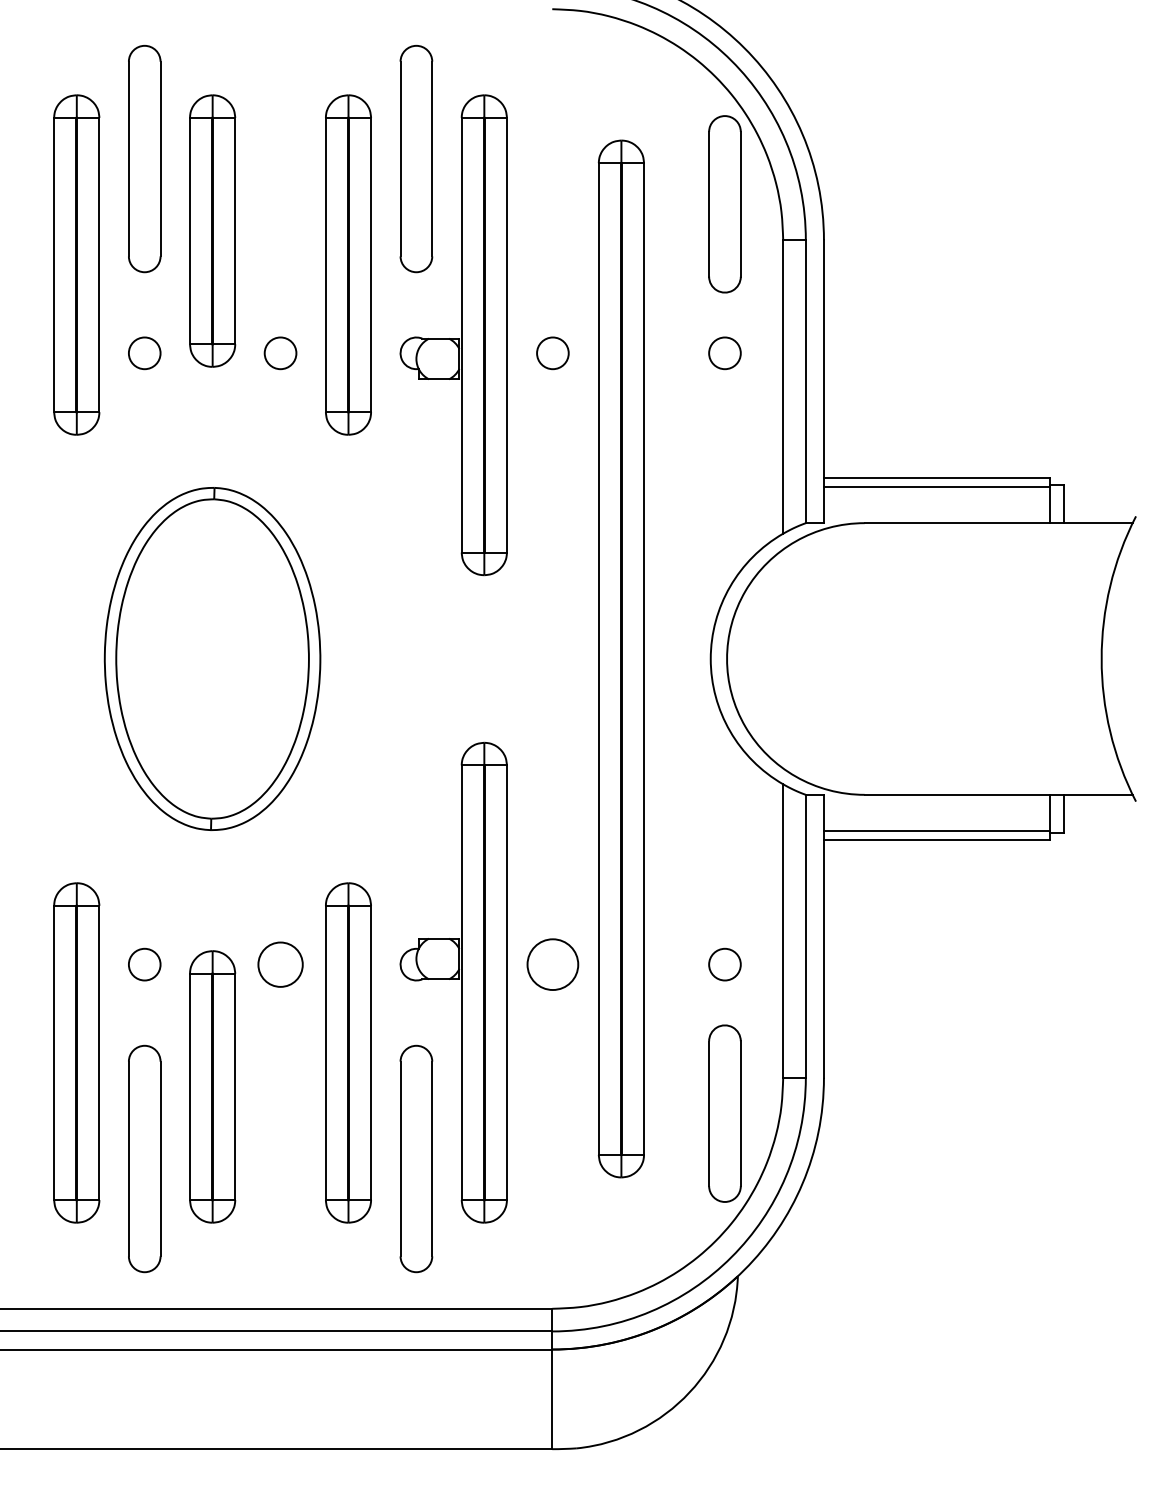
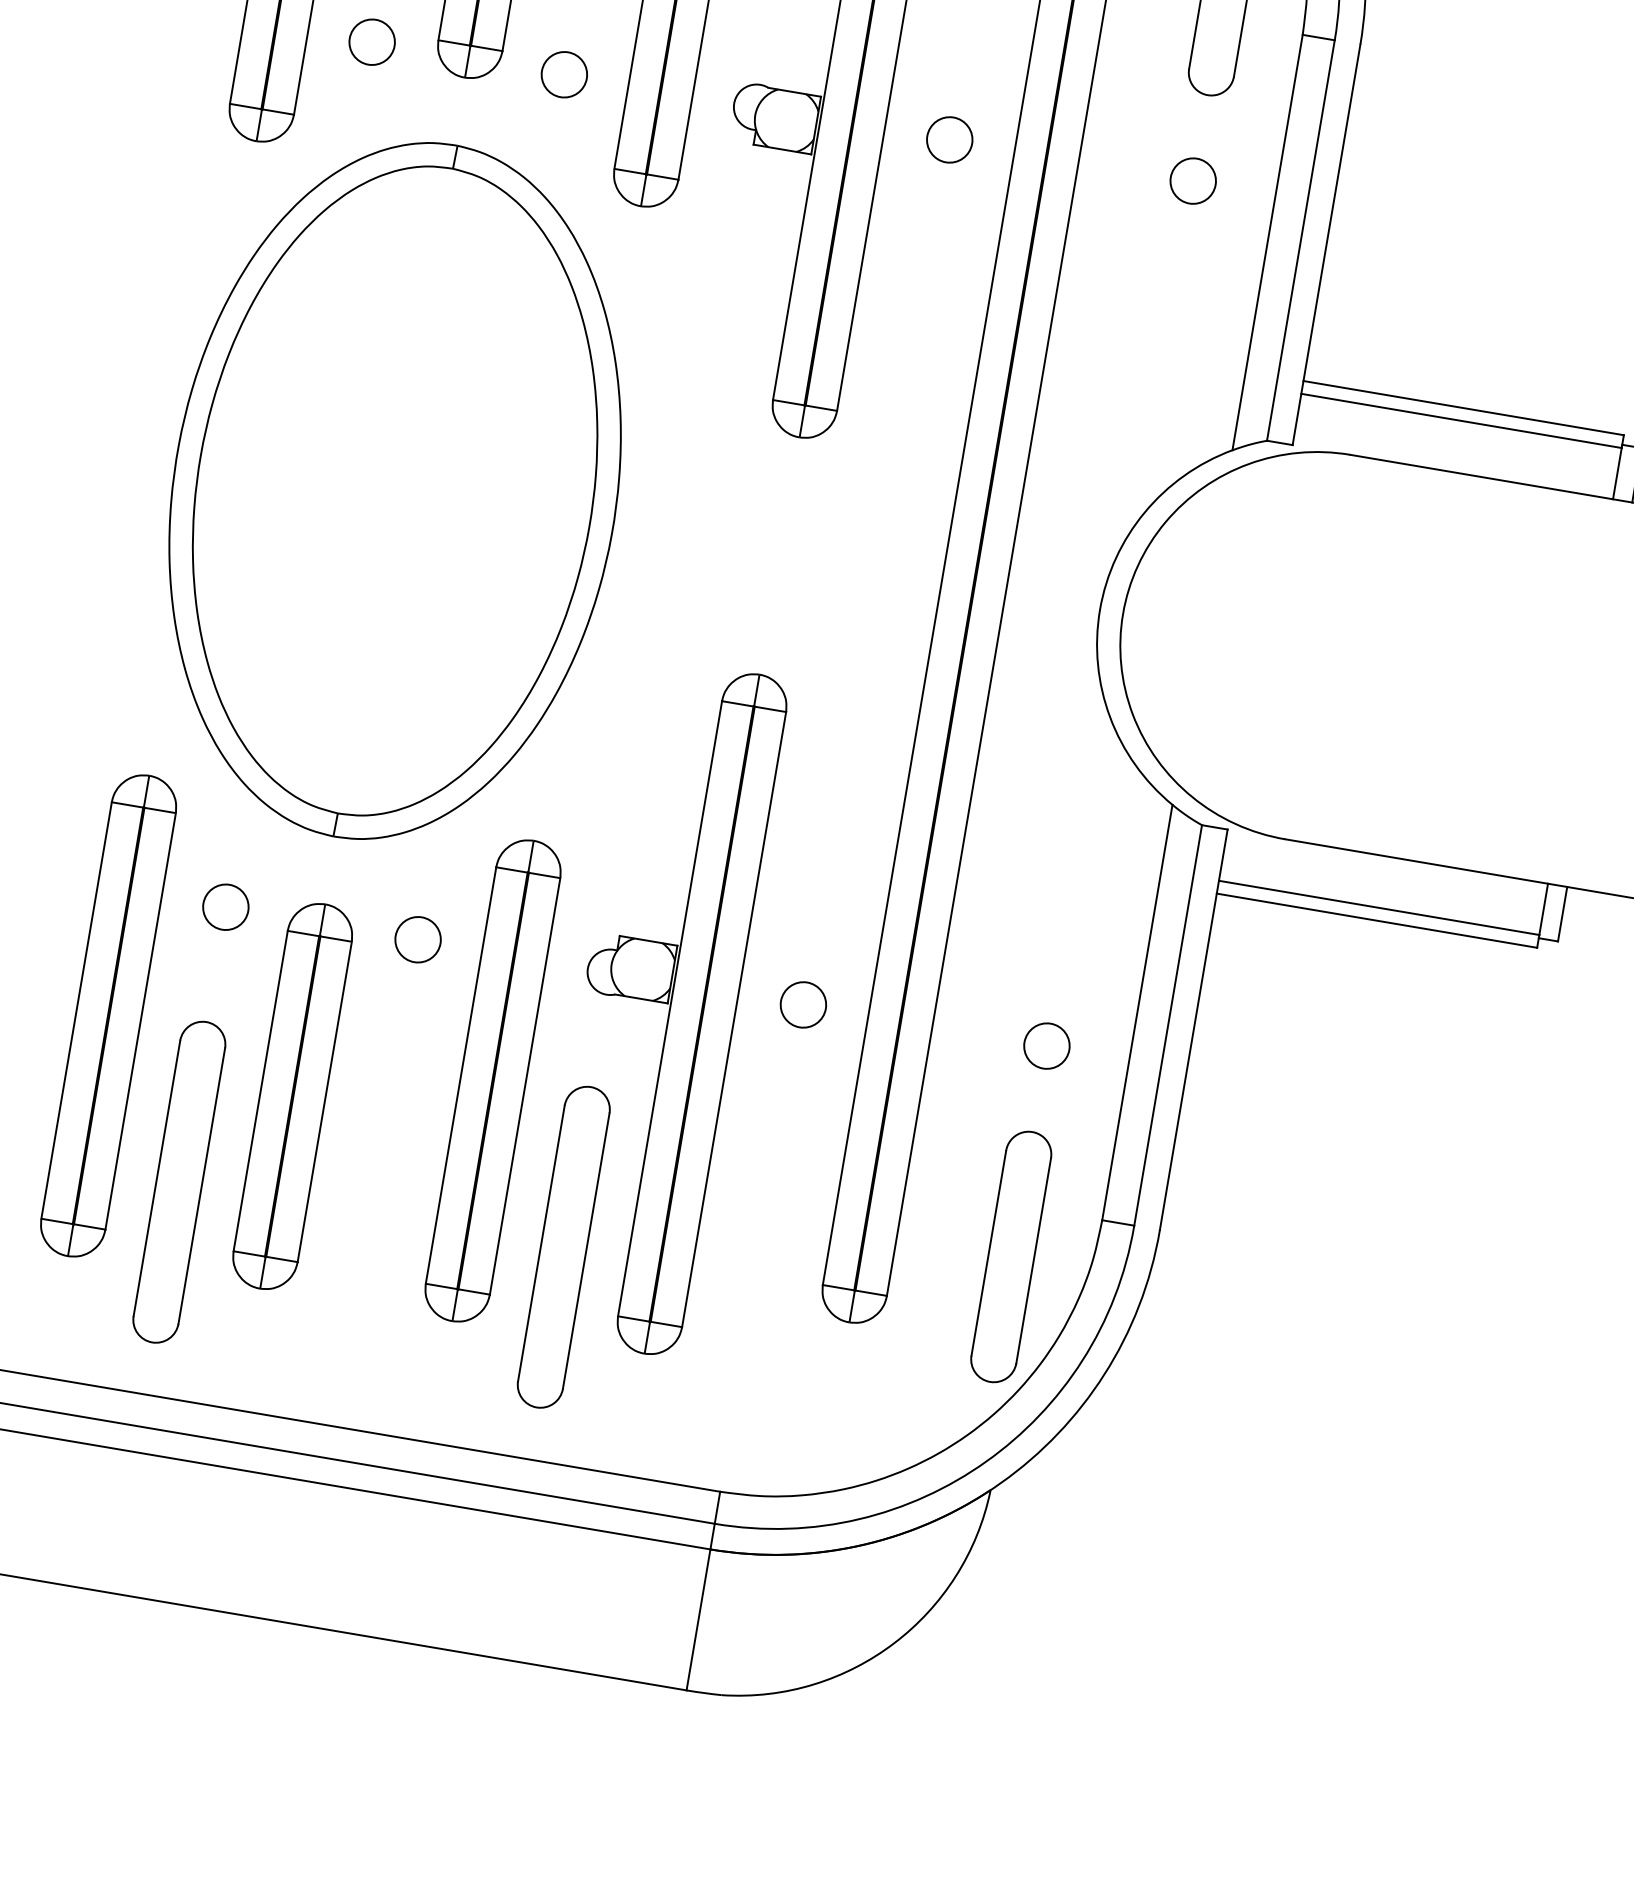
part: (212, 658) -> (395, 490), size x1.43
circle: (280, 964) -> (418, 939), size x0.71
circle: (552, 964) -> (802, 1004), size x0.62

